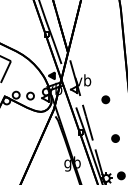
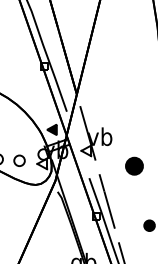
part: (105, 99) -> (134, 165), size x1.6

